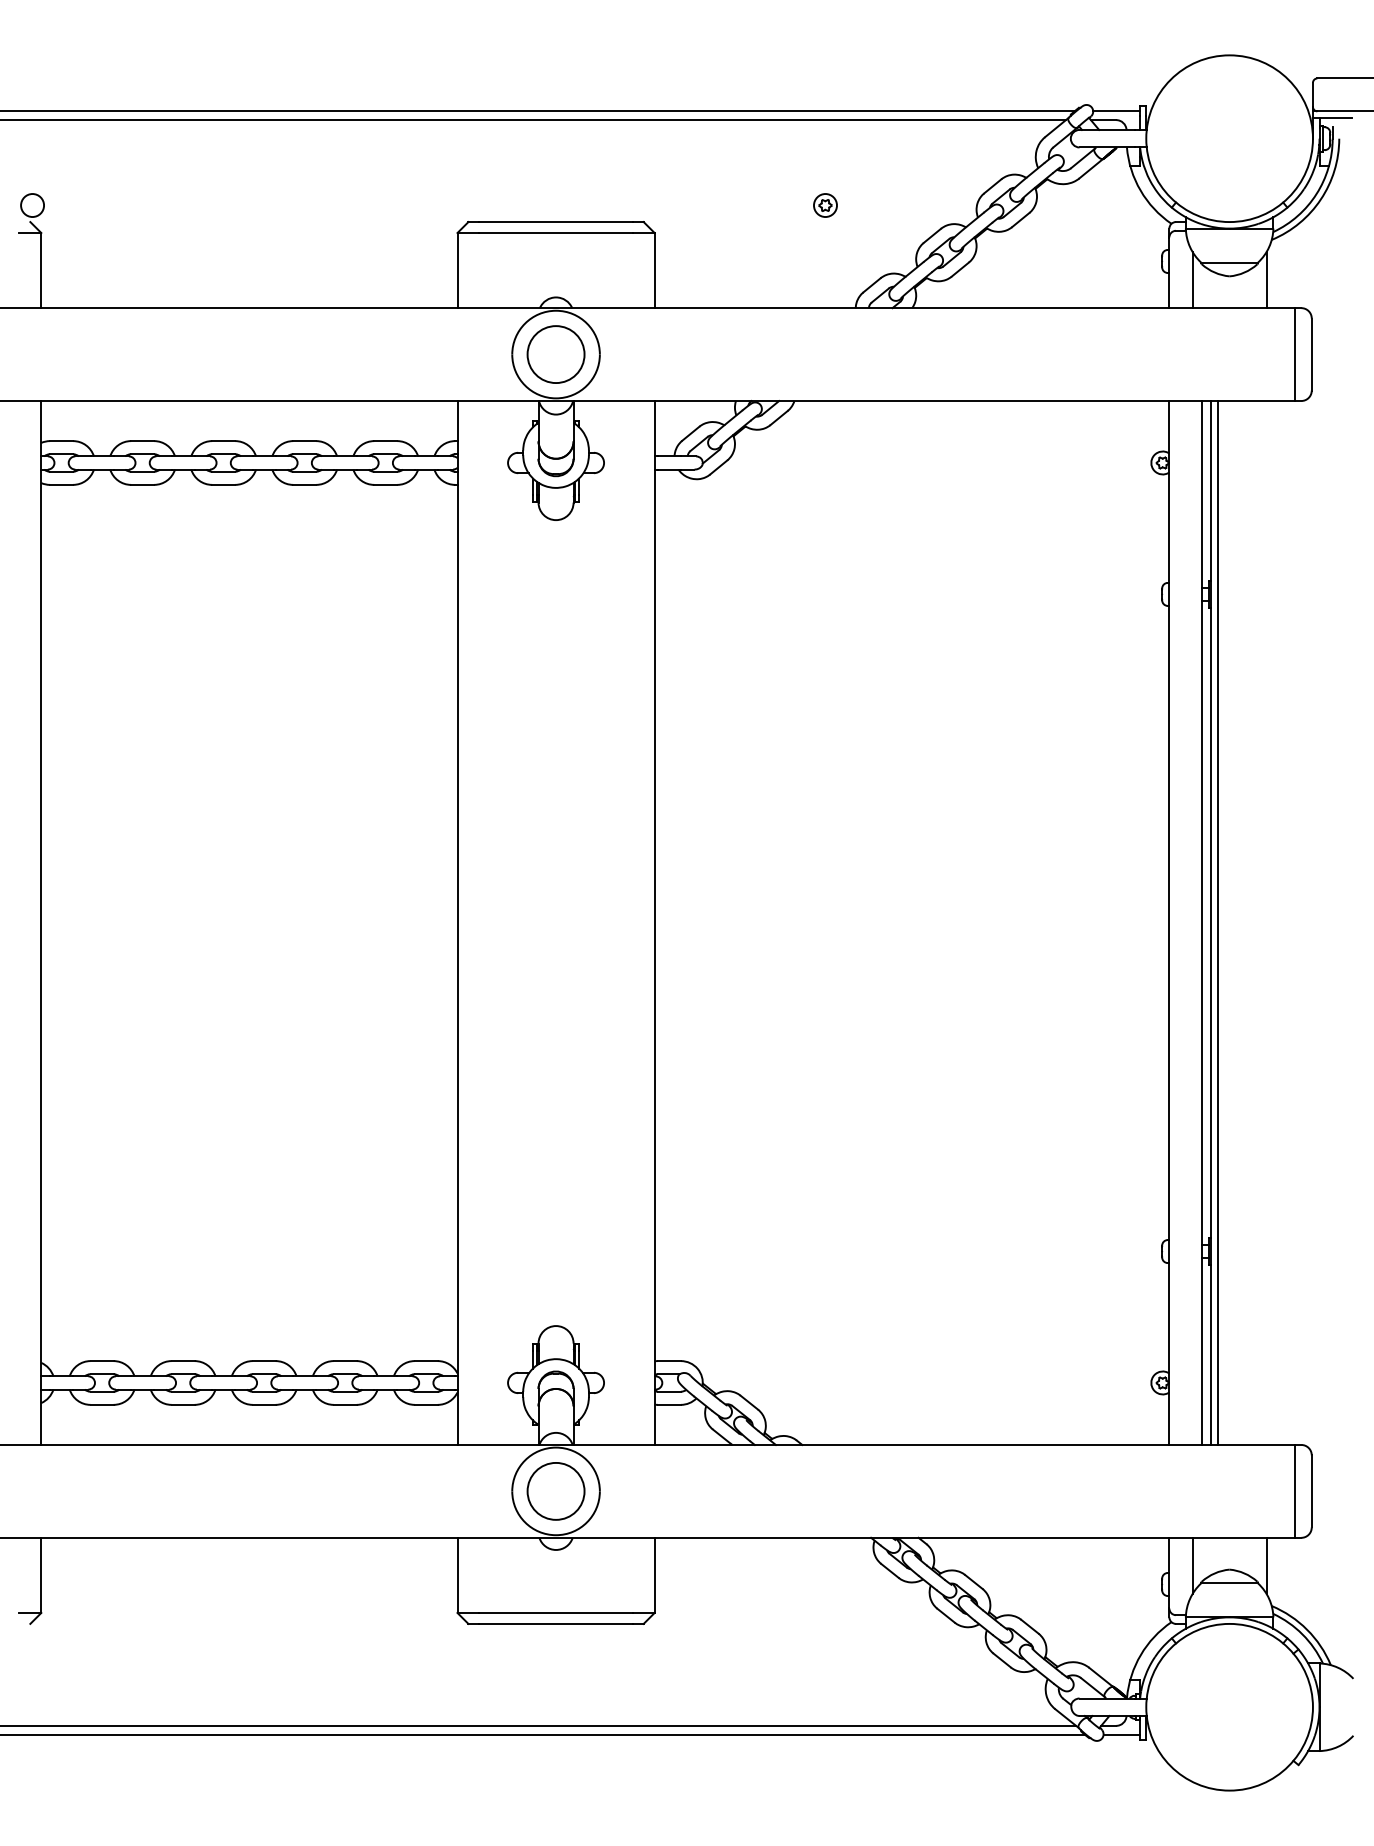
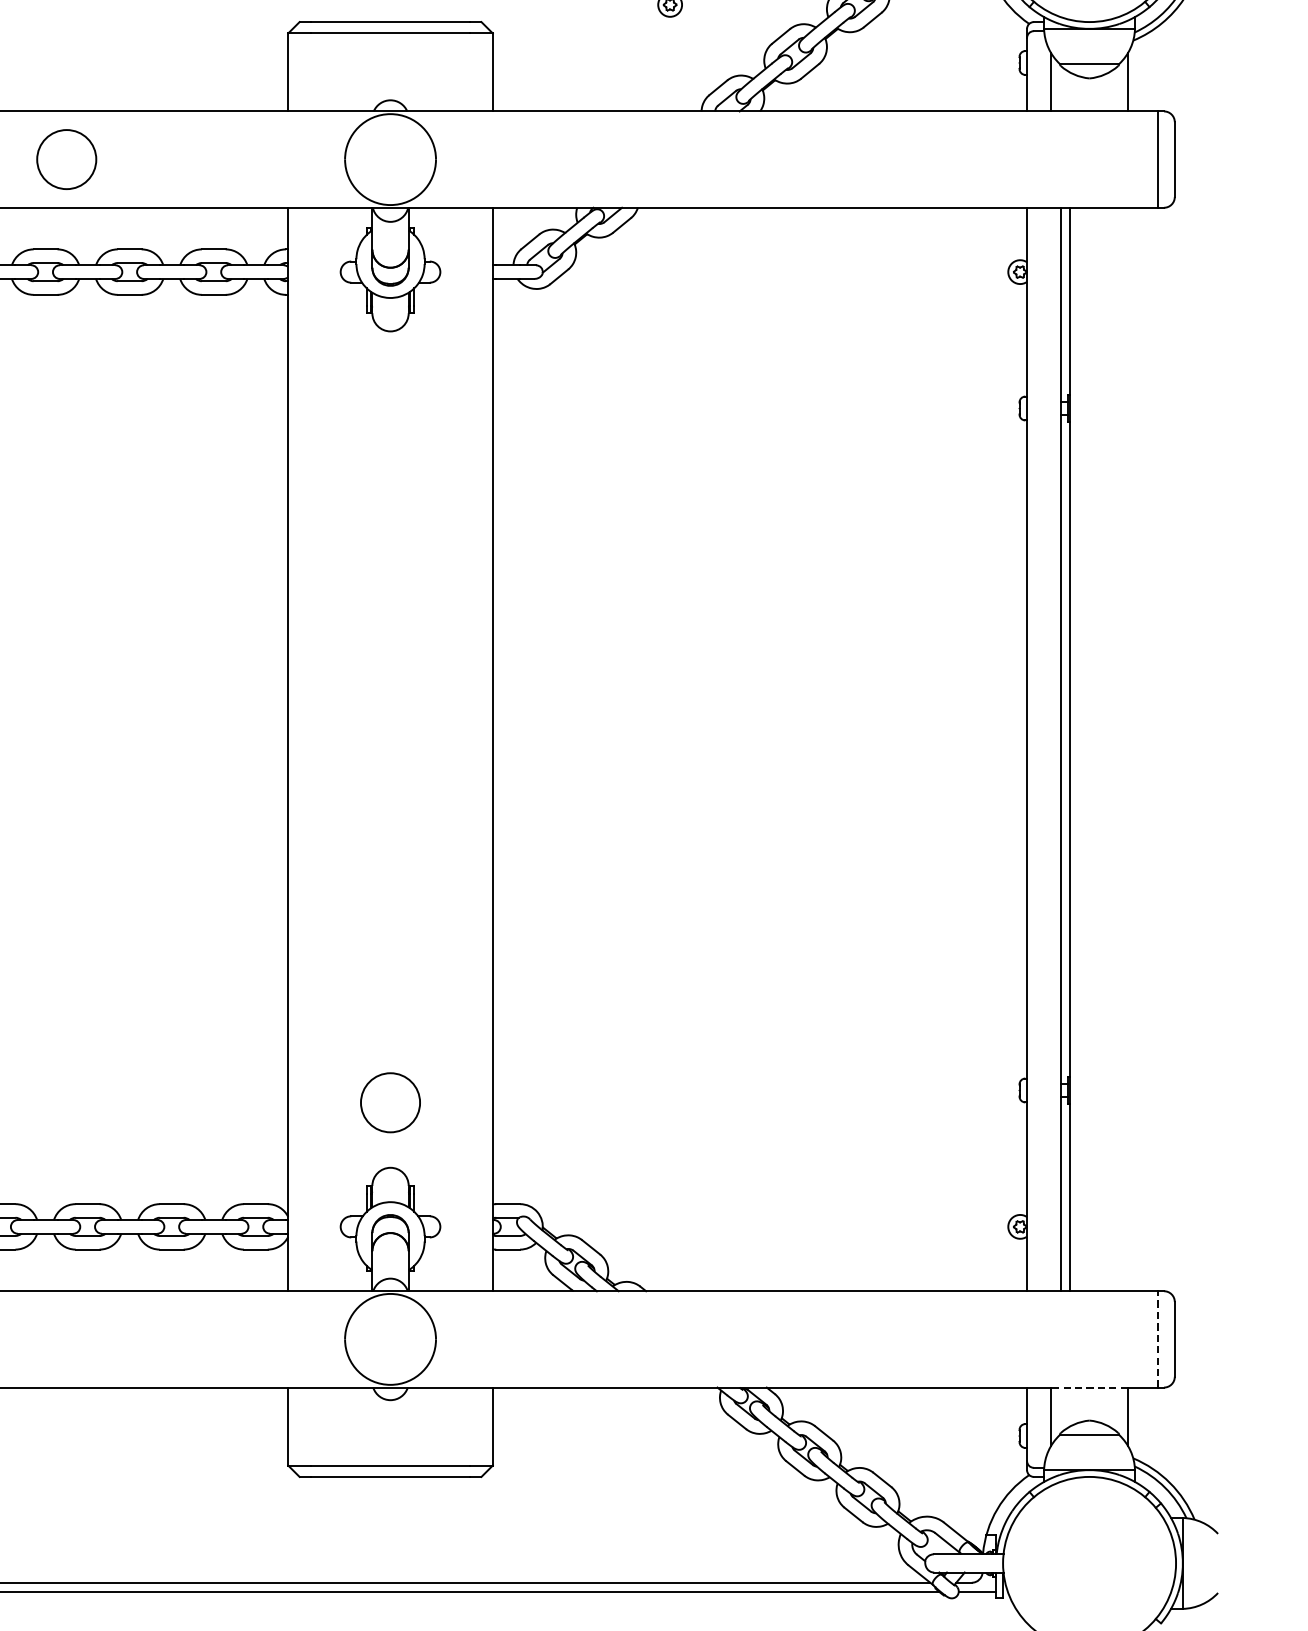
circle: (555, 354) -> (66, 159), moved
line: (1217, 922) -> (1076, 748), removed
line: (1295, 1490) -> (1157, 1338), solid -> dashed
circle: (555, 1491) -> (389, 1102), moved
line: (1229, 1537) -> (1089, 1387), solid -> dashed

